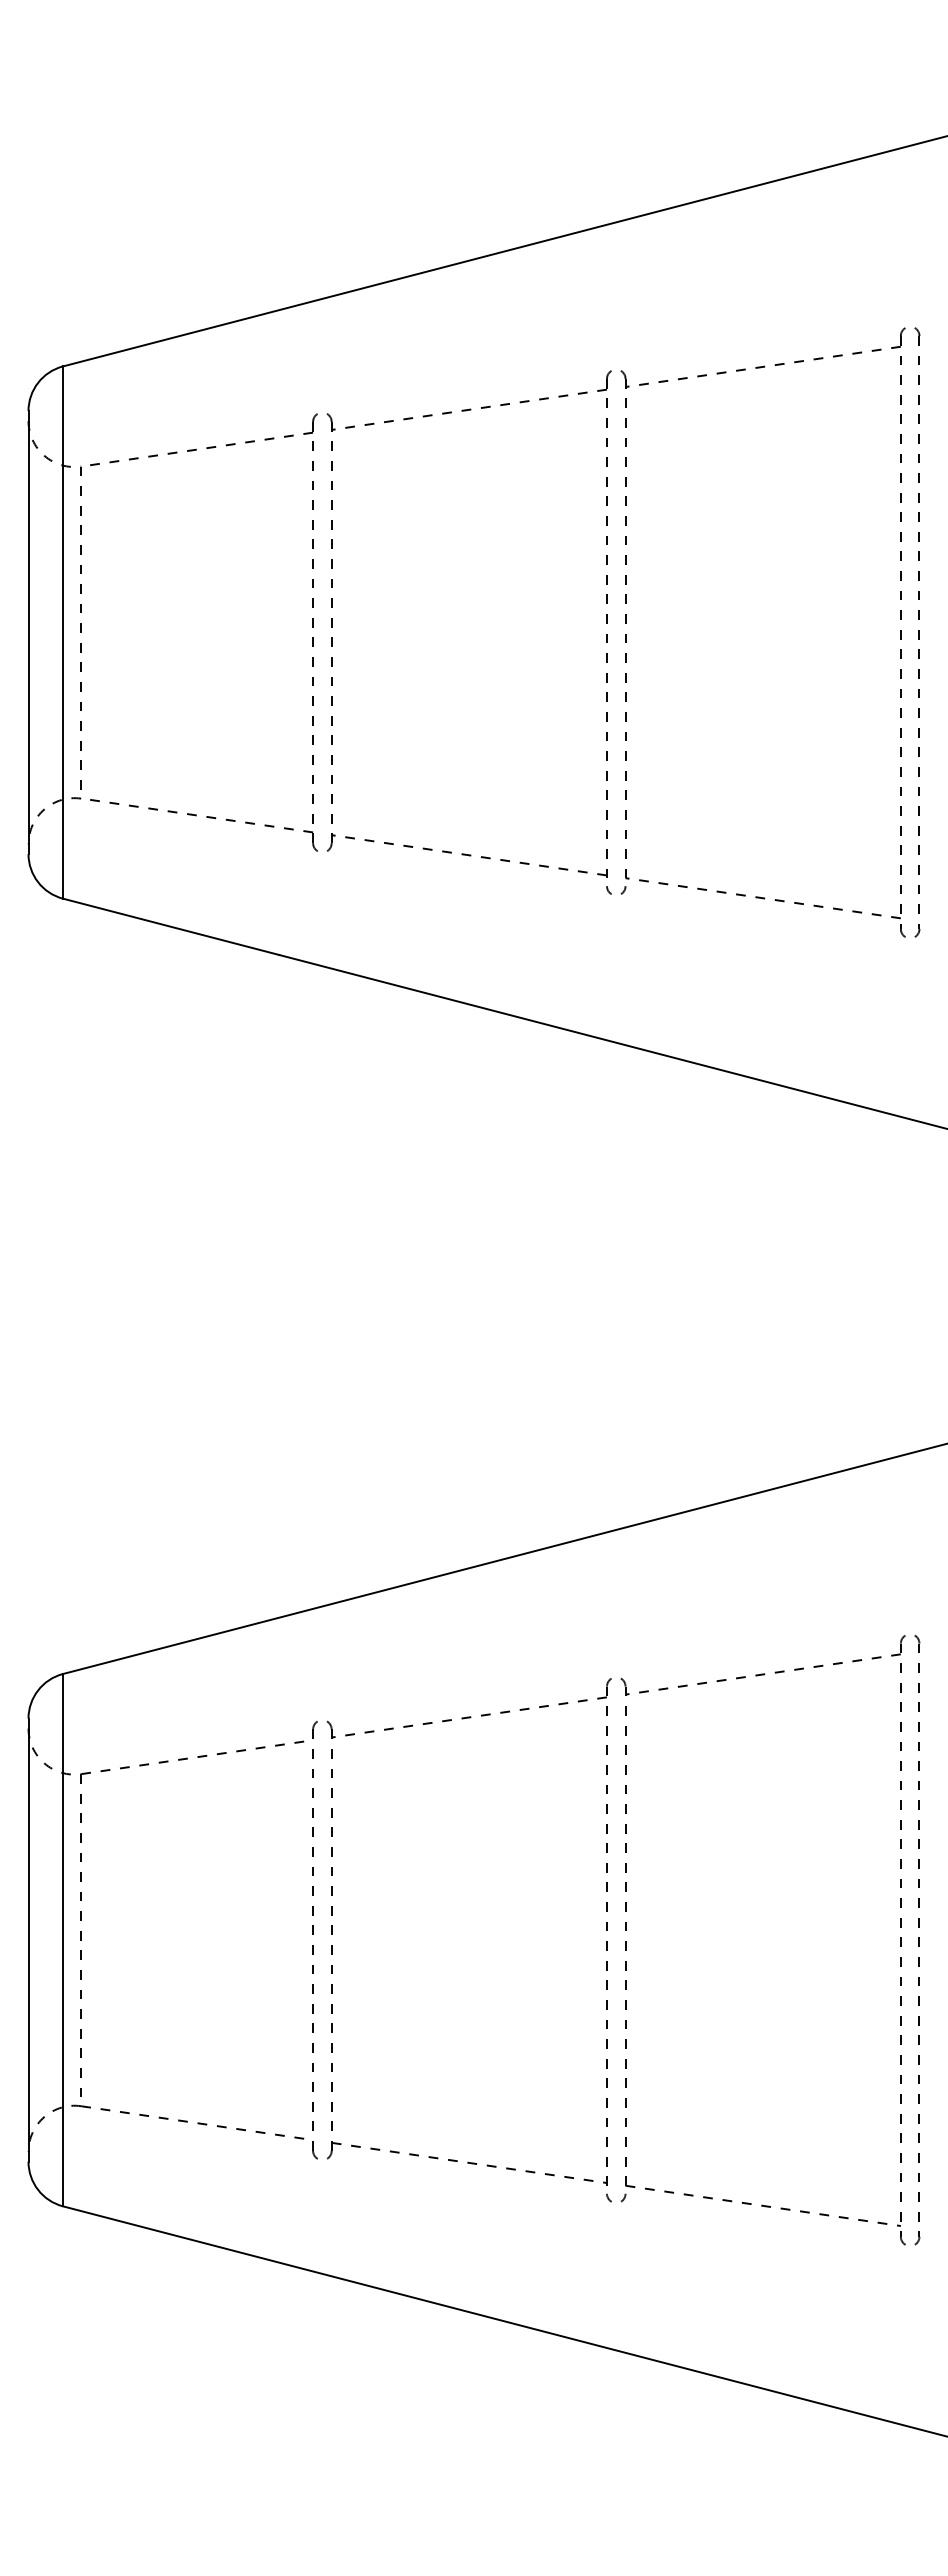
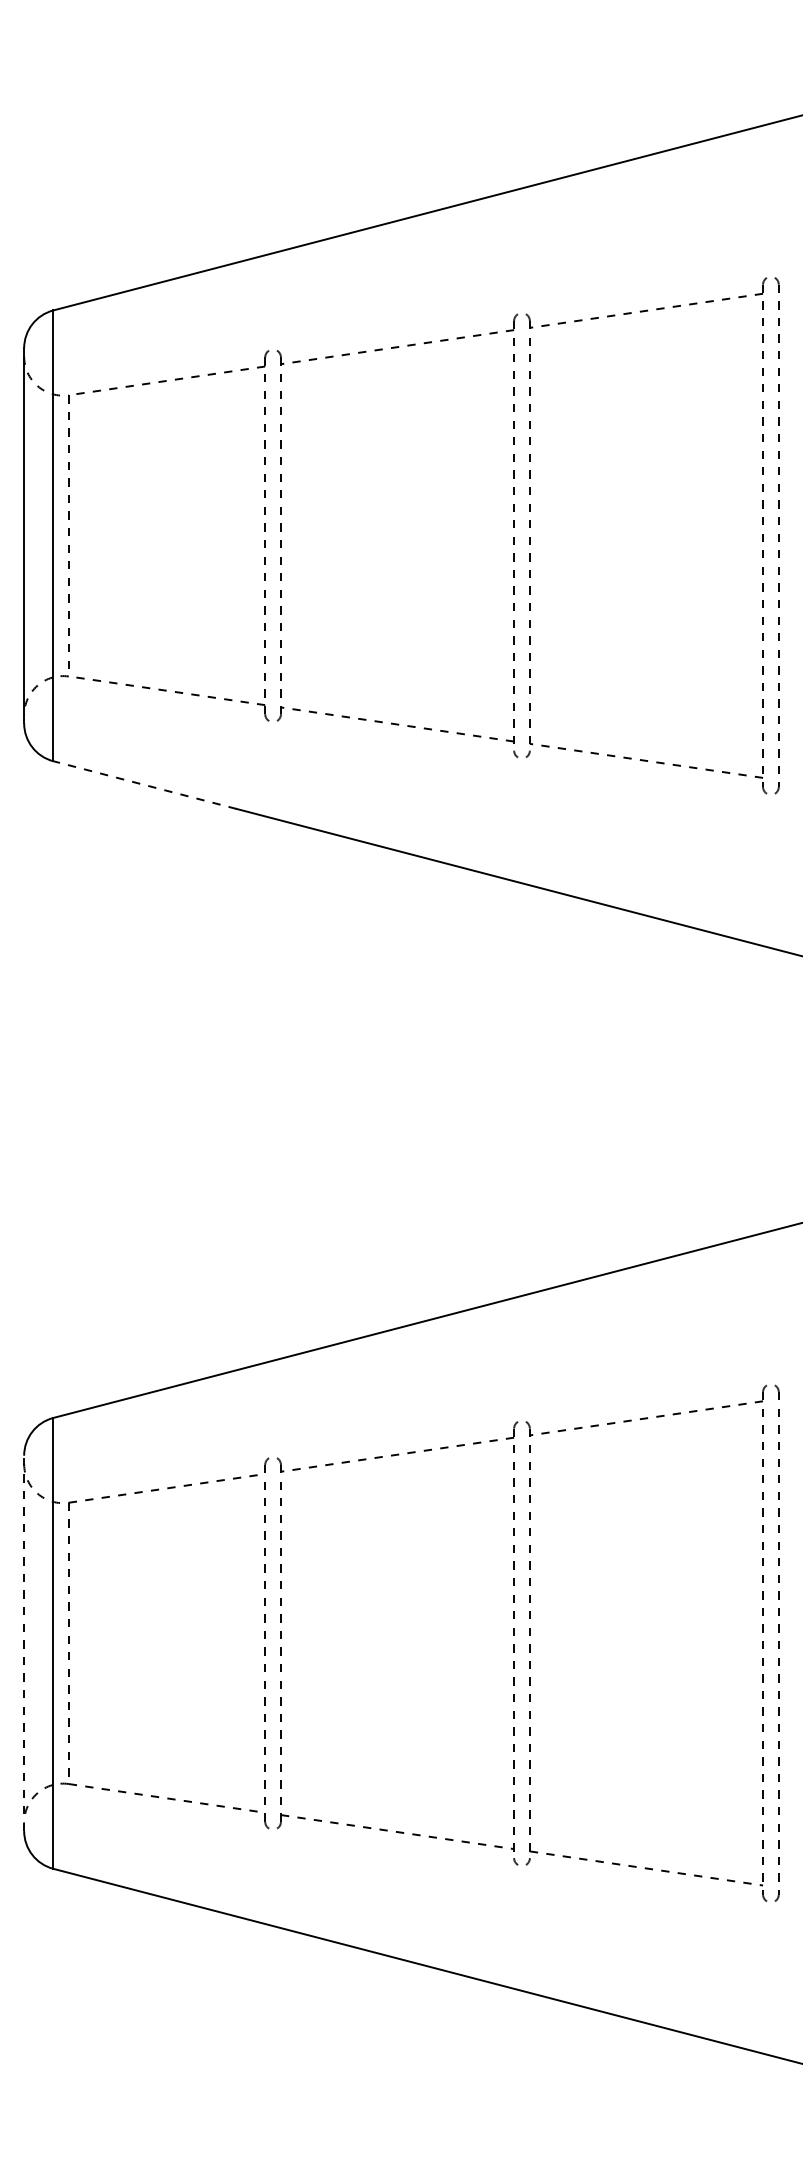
line: (171, 926) -> (145, 784), solid -> dashed
line: (28, 1940) -> (24, 1643), solid -> dashed

